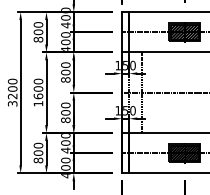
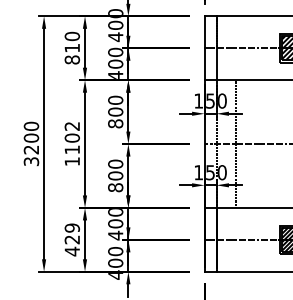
text: (38, 32) -> (72, 48), 800 -> 810
text: (38, 88) -> (72, 137), 1600 -> 1102
text: (38, 153) -> (72, 240), 800 -> 429

